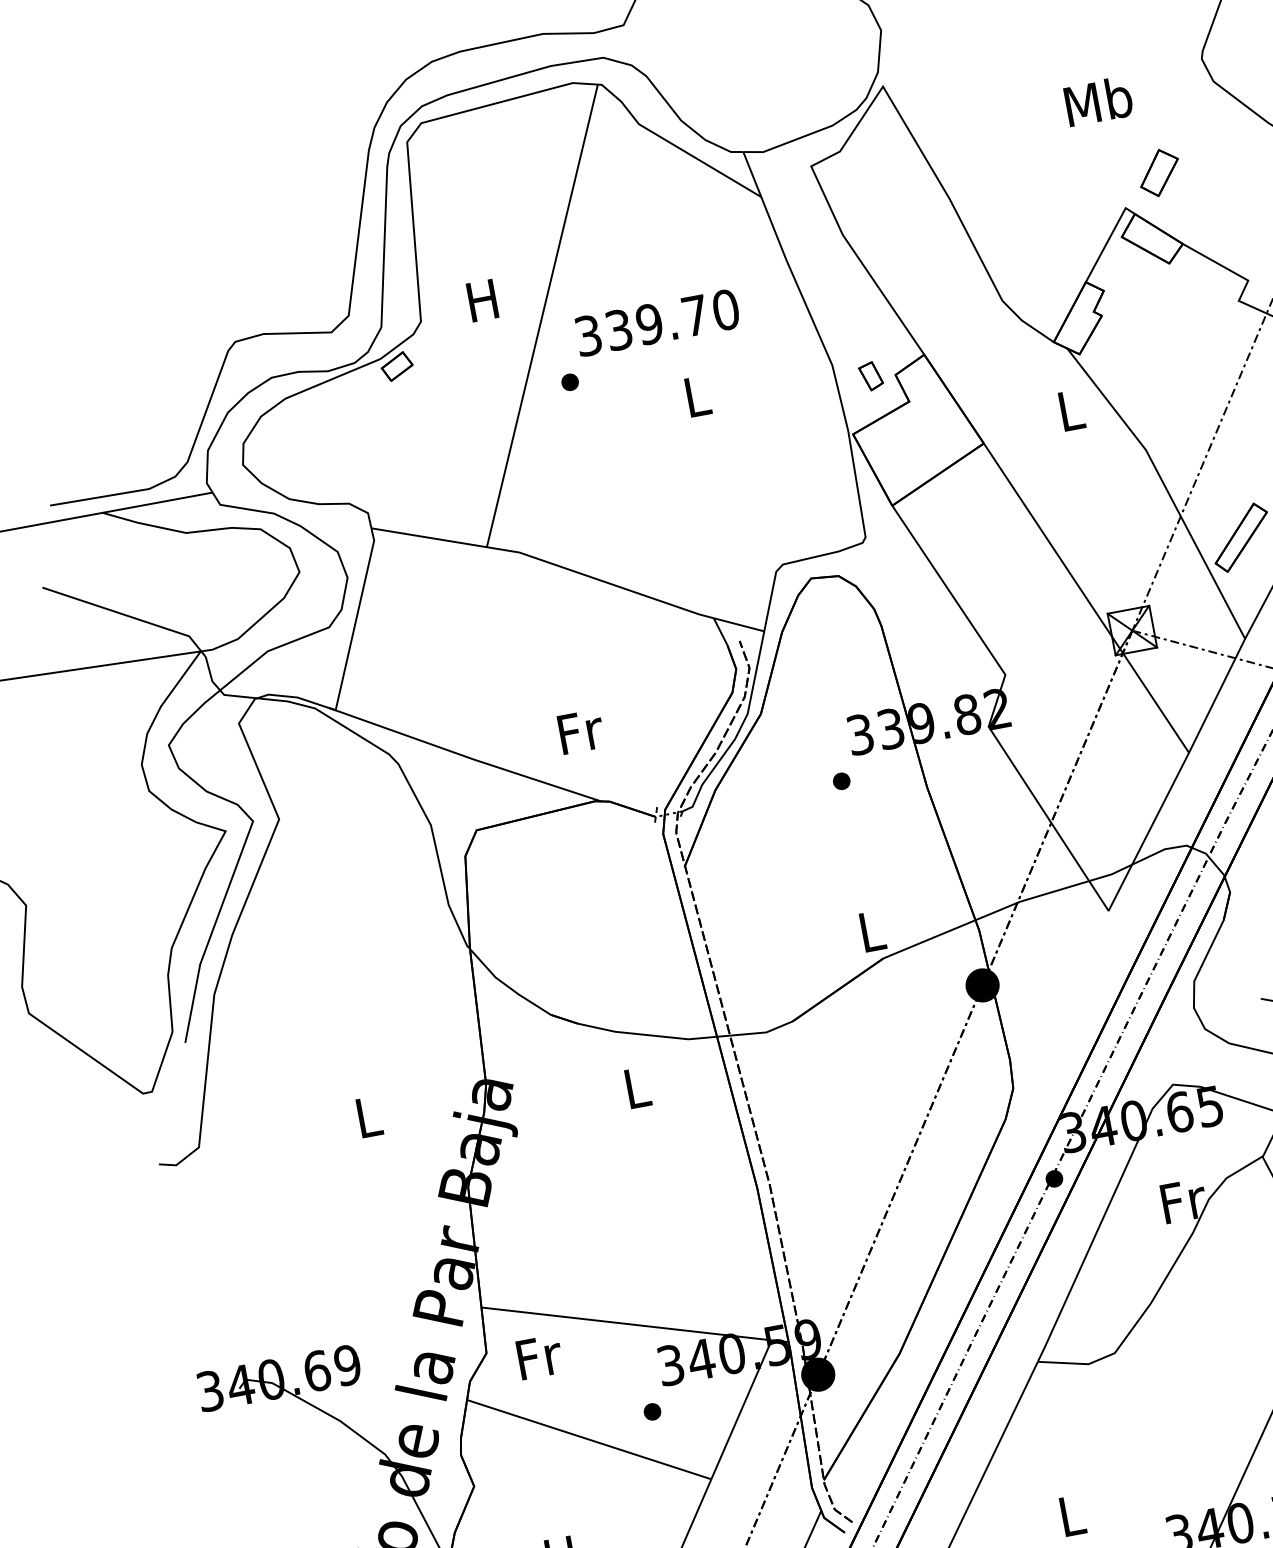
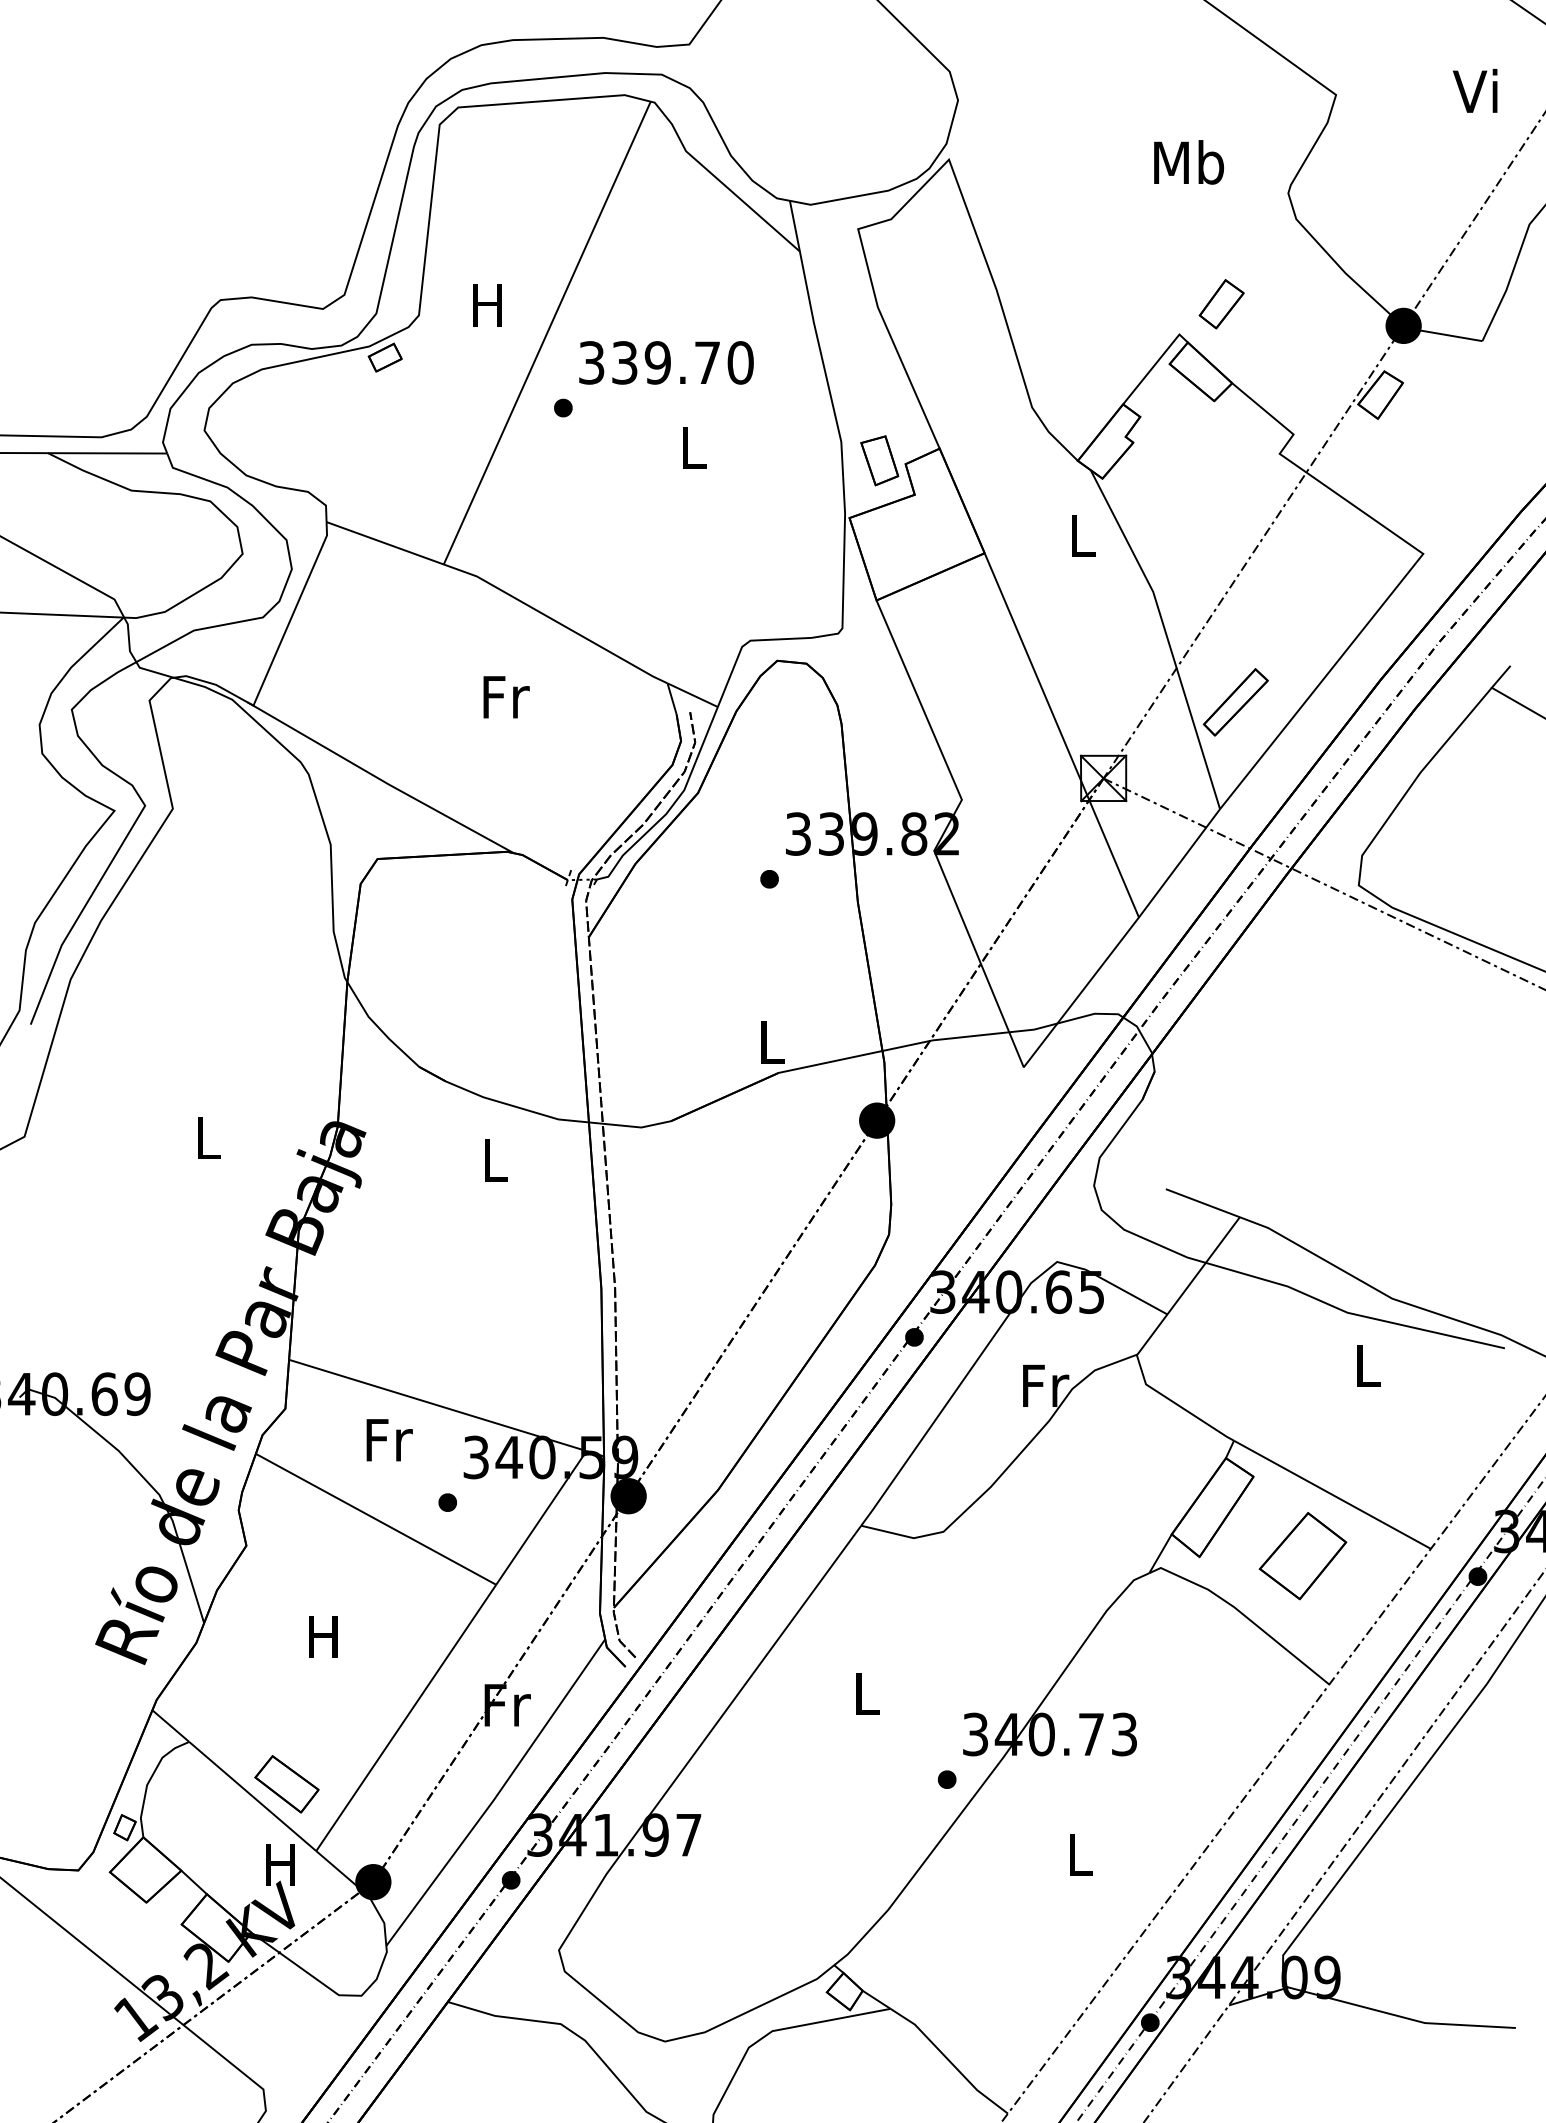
text: (1099, 101) -> (1189, 162), moved
part: (870, 376) -> (879, 460), size x1.67
text: (581, 731) -> (506, 697), moved
text: (539, 1357) -> (389, 1440), moved

